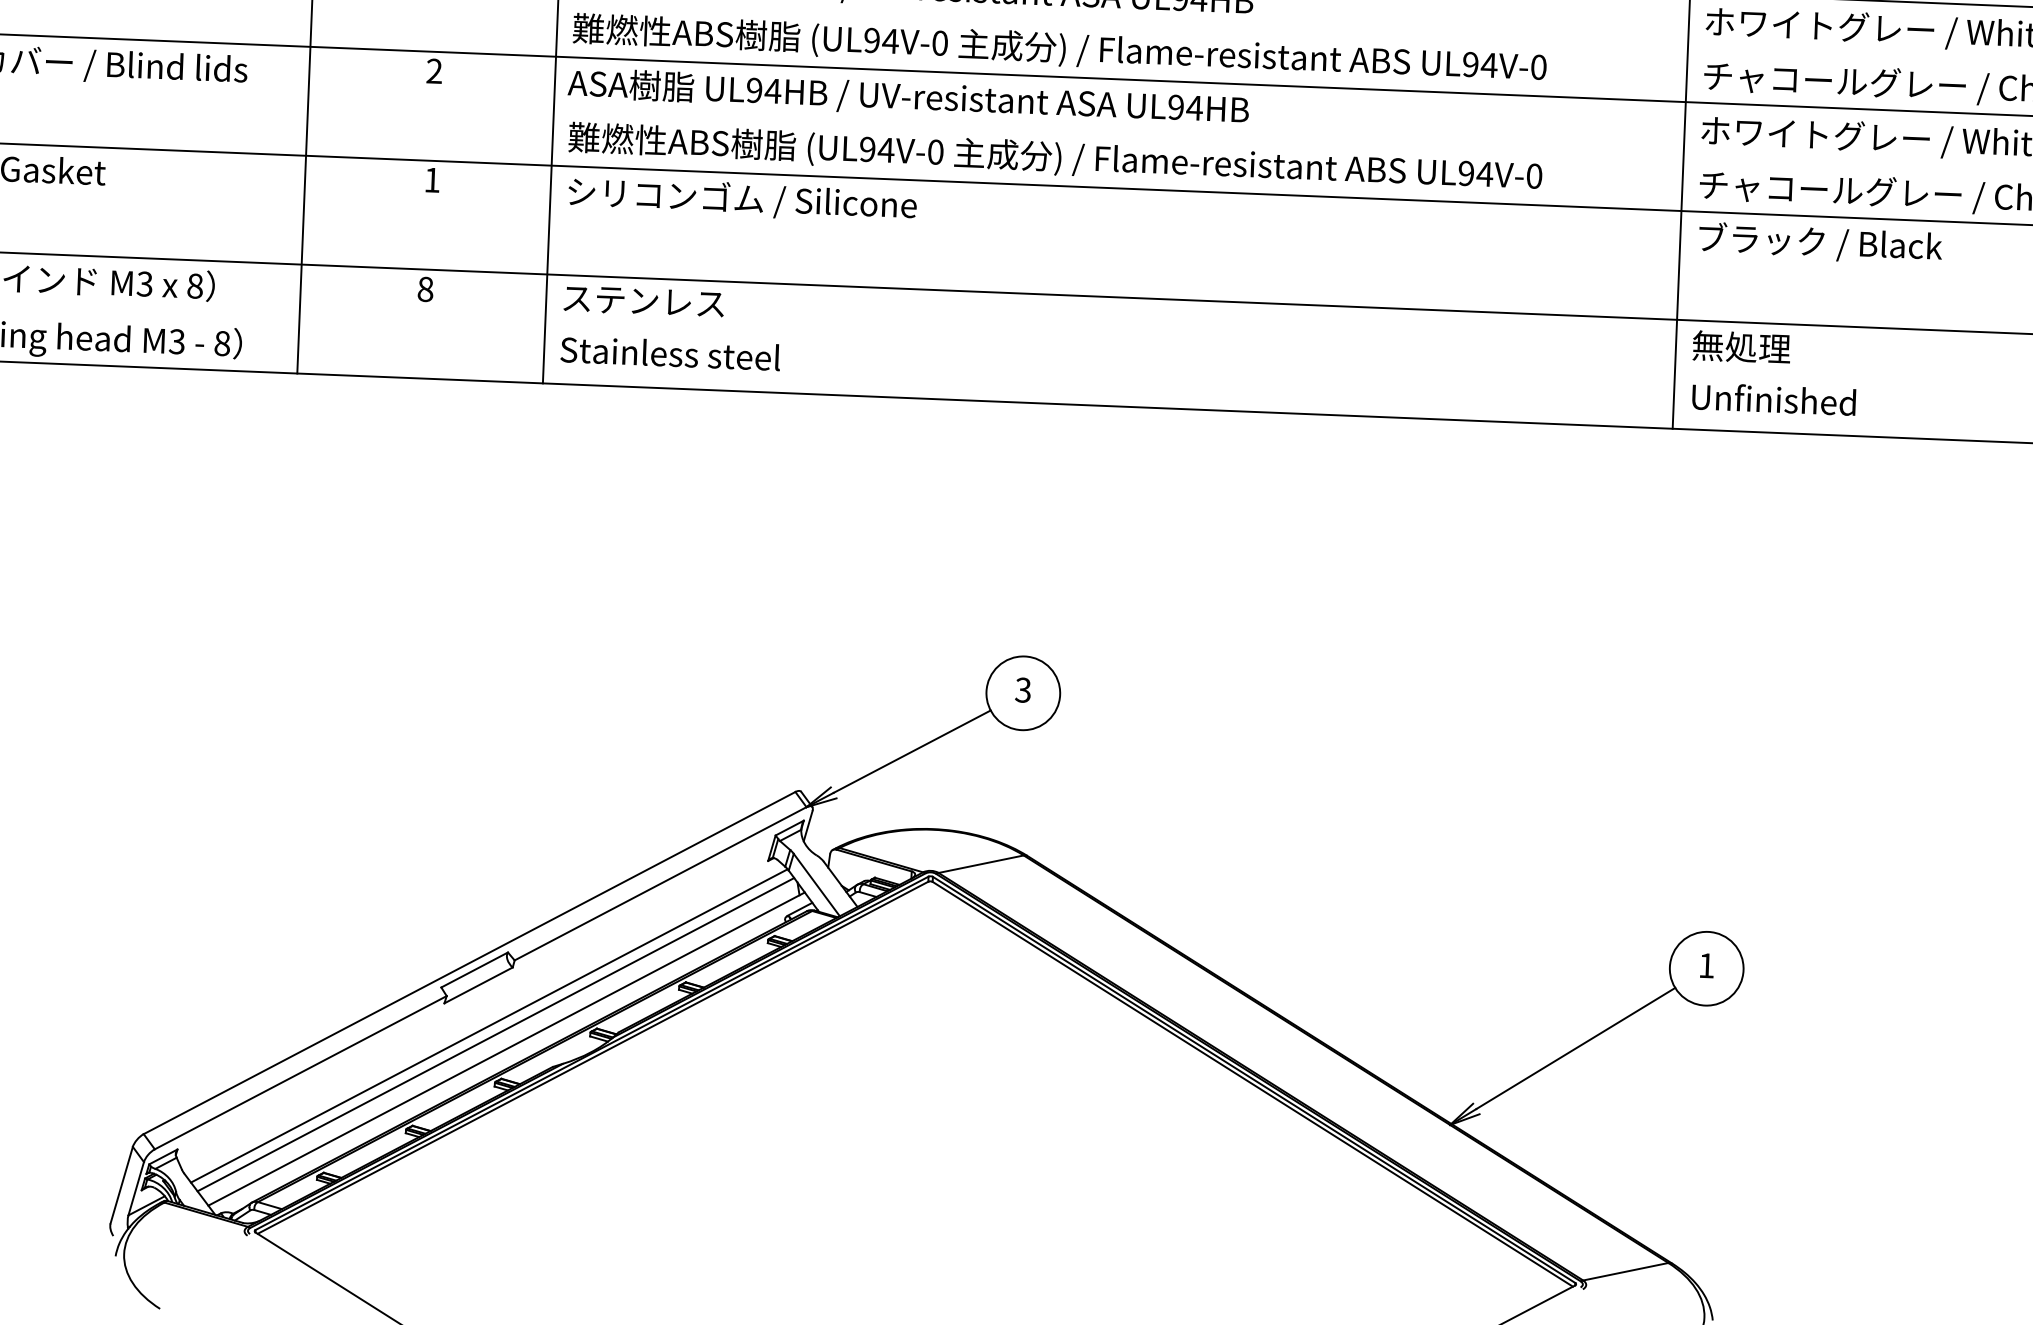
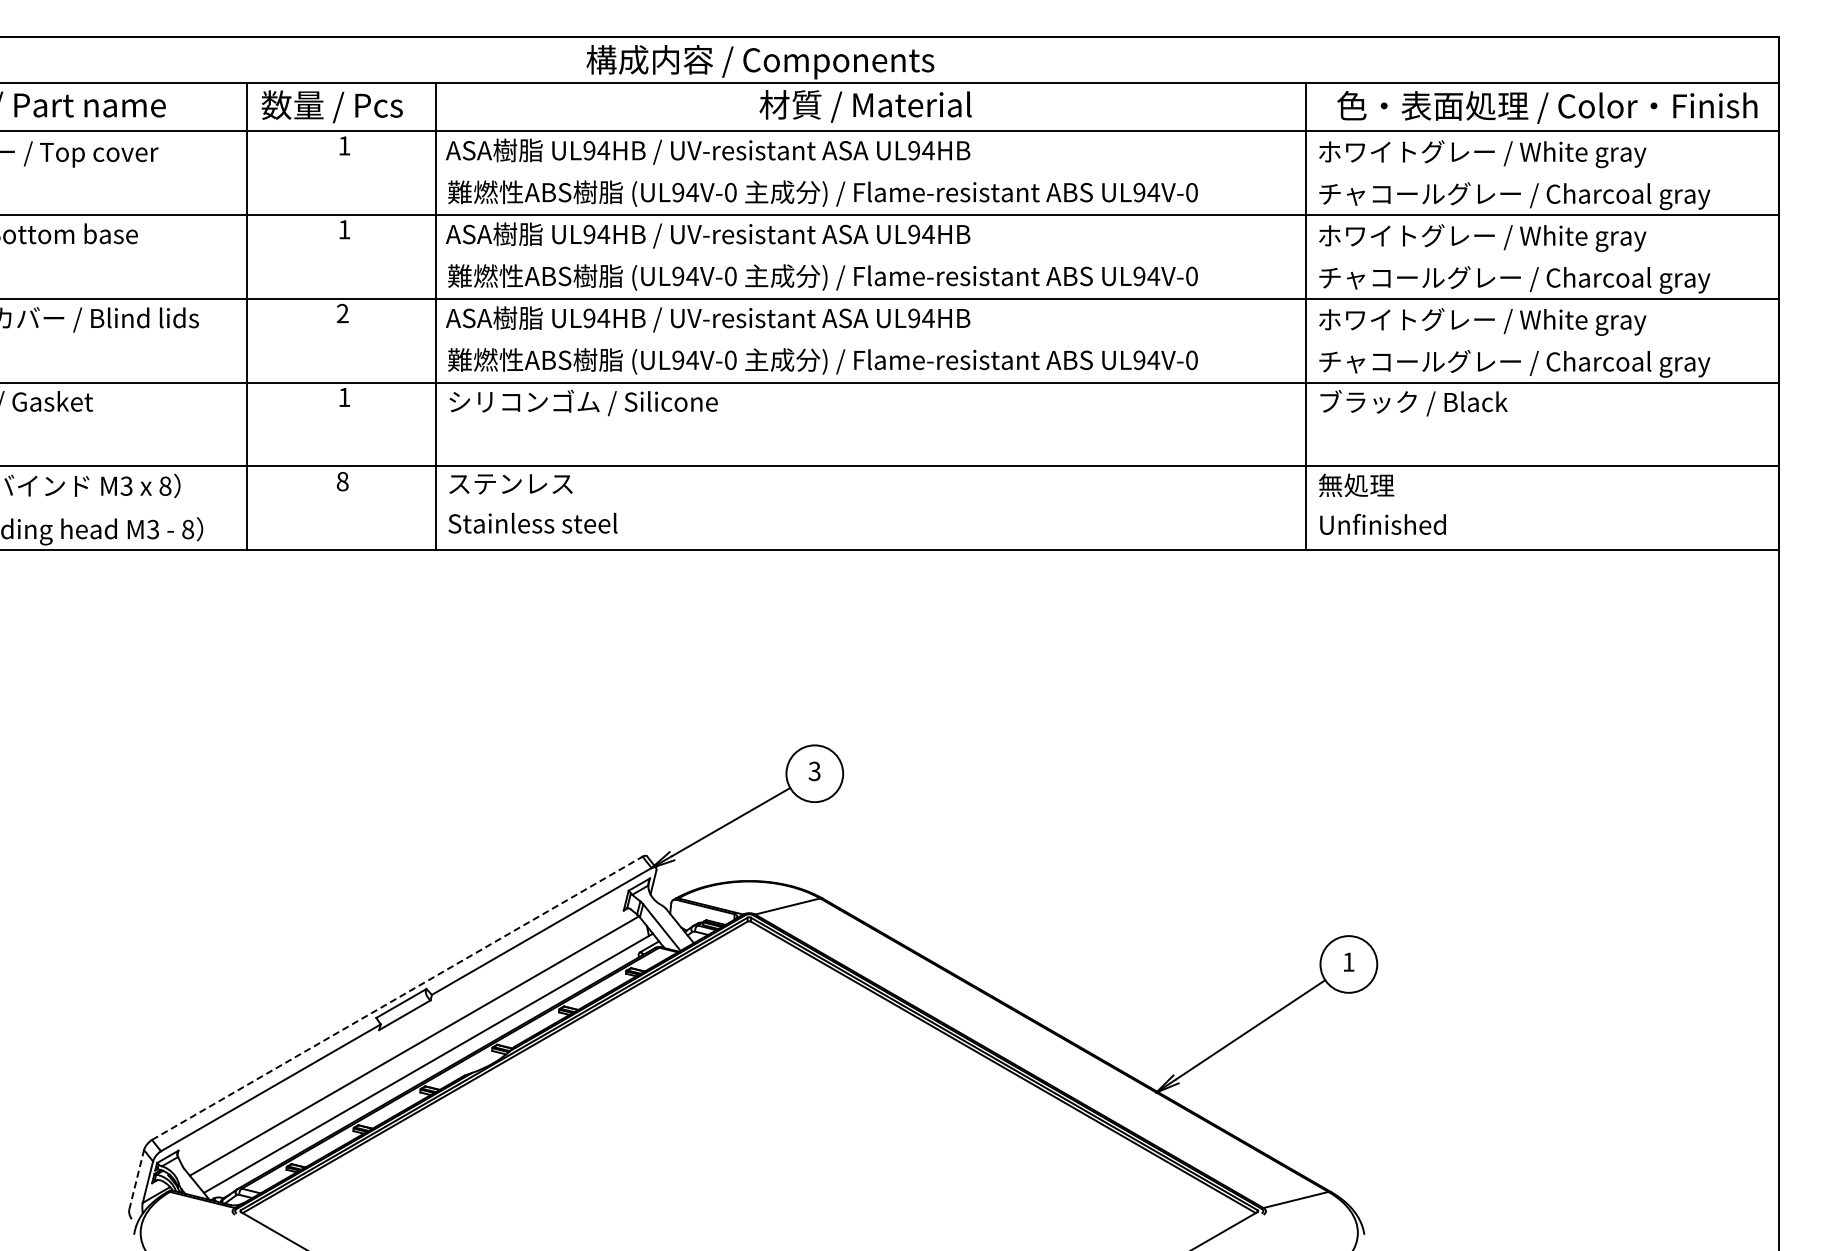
line: (469, 963) -> (397, 998), solid -> dashed
line: (495, 1034) -> (419, 1052), removed
line: (121, 1184) -> (136, 1179), solid -> dashed

